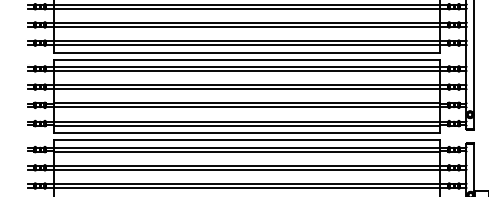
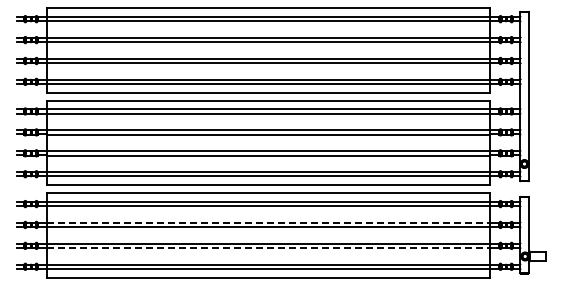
line: (247, 165) -> (268, 222), solid -> dashed
line: (247, 188) -> (268, 248), solid -> dashed

